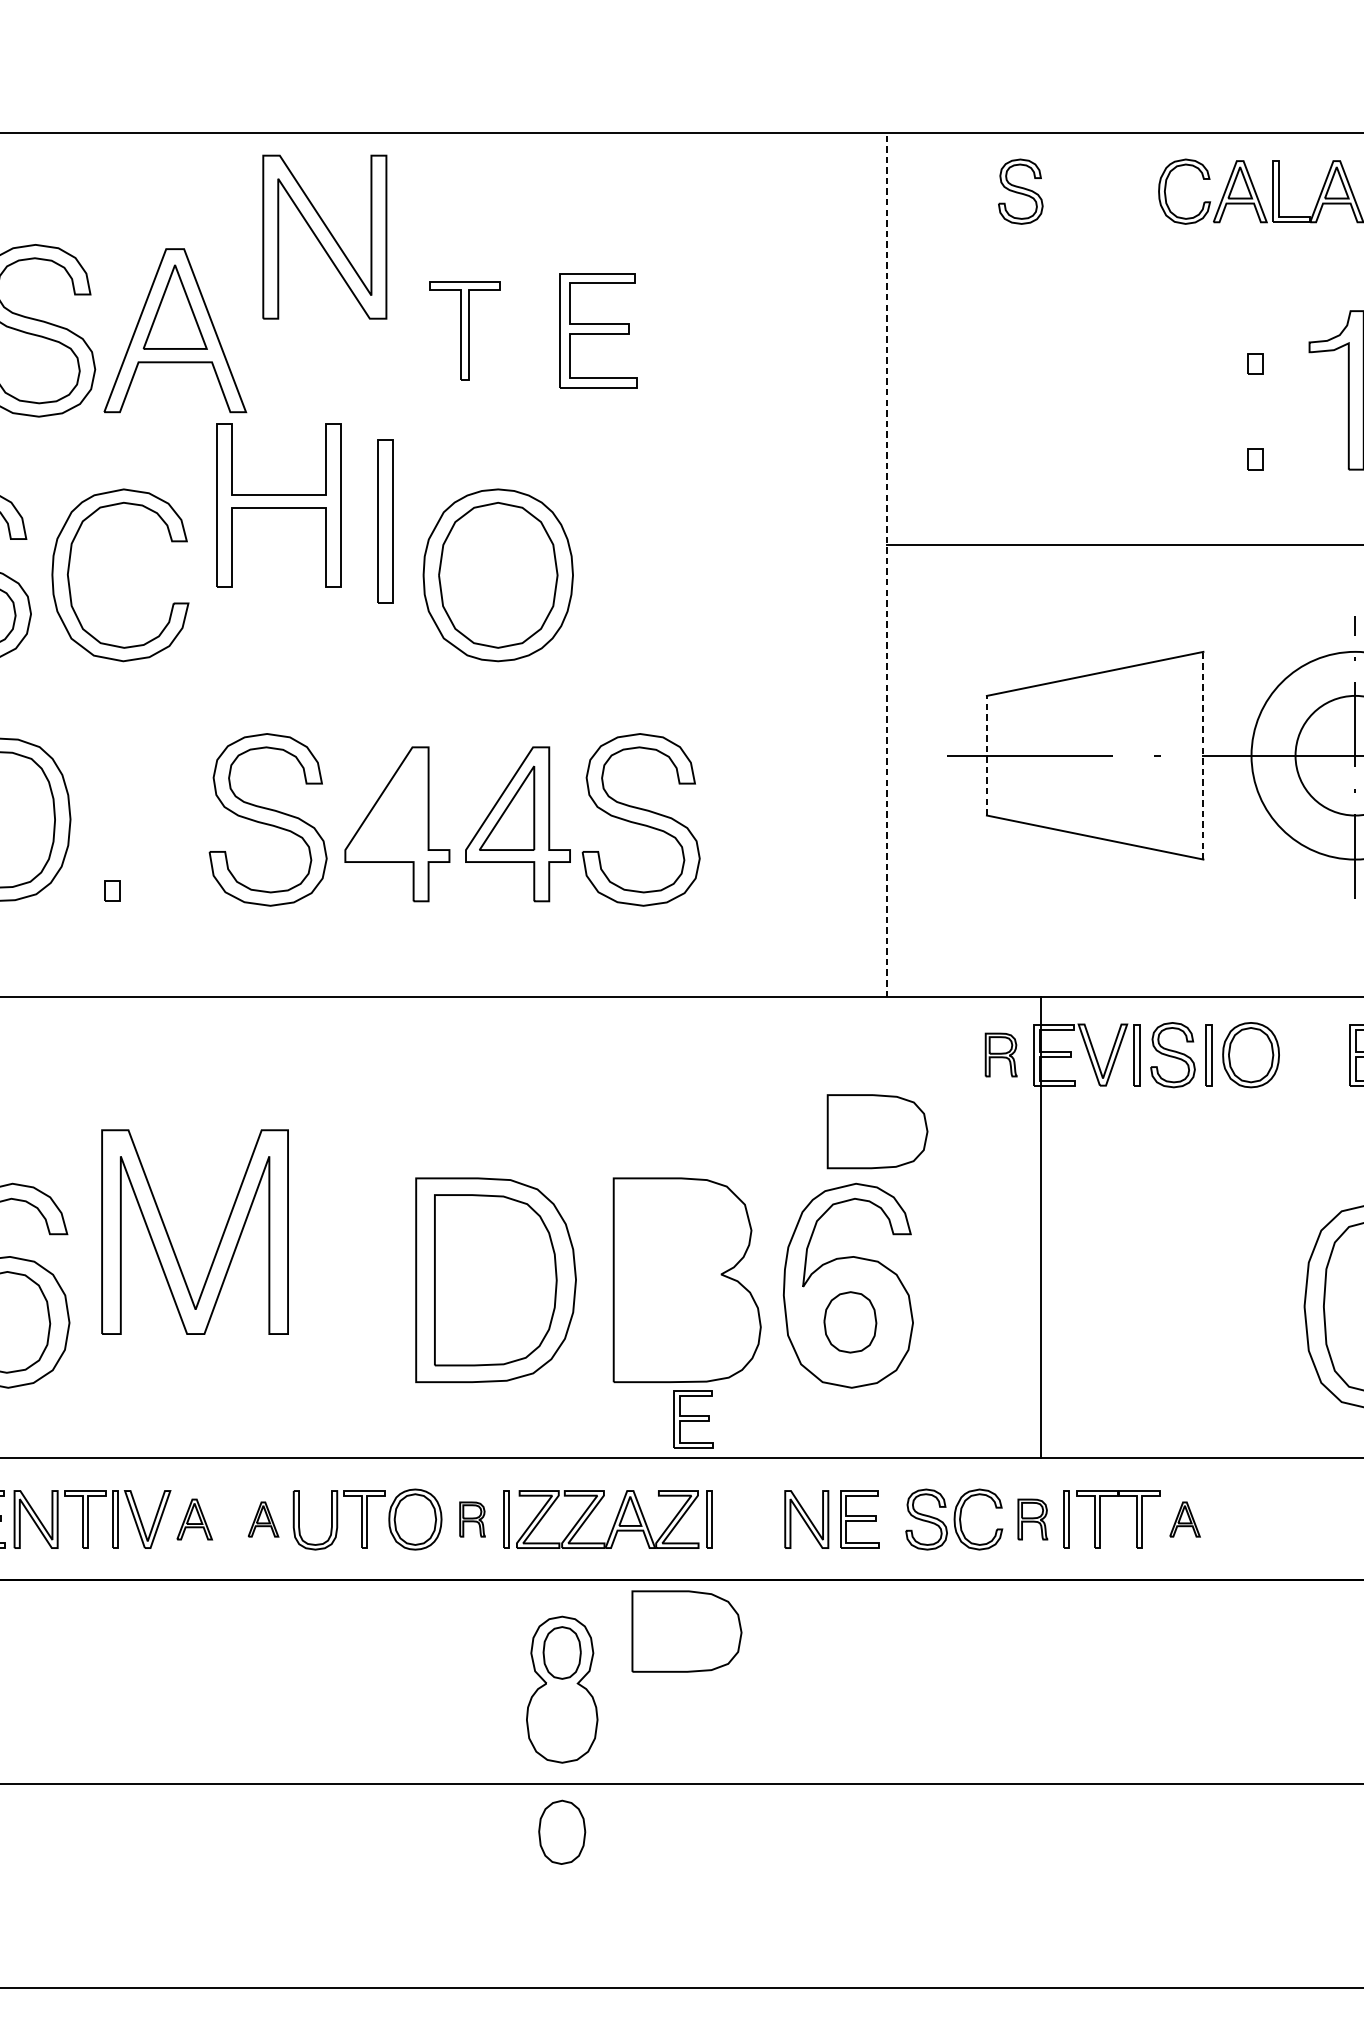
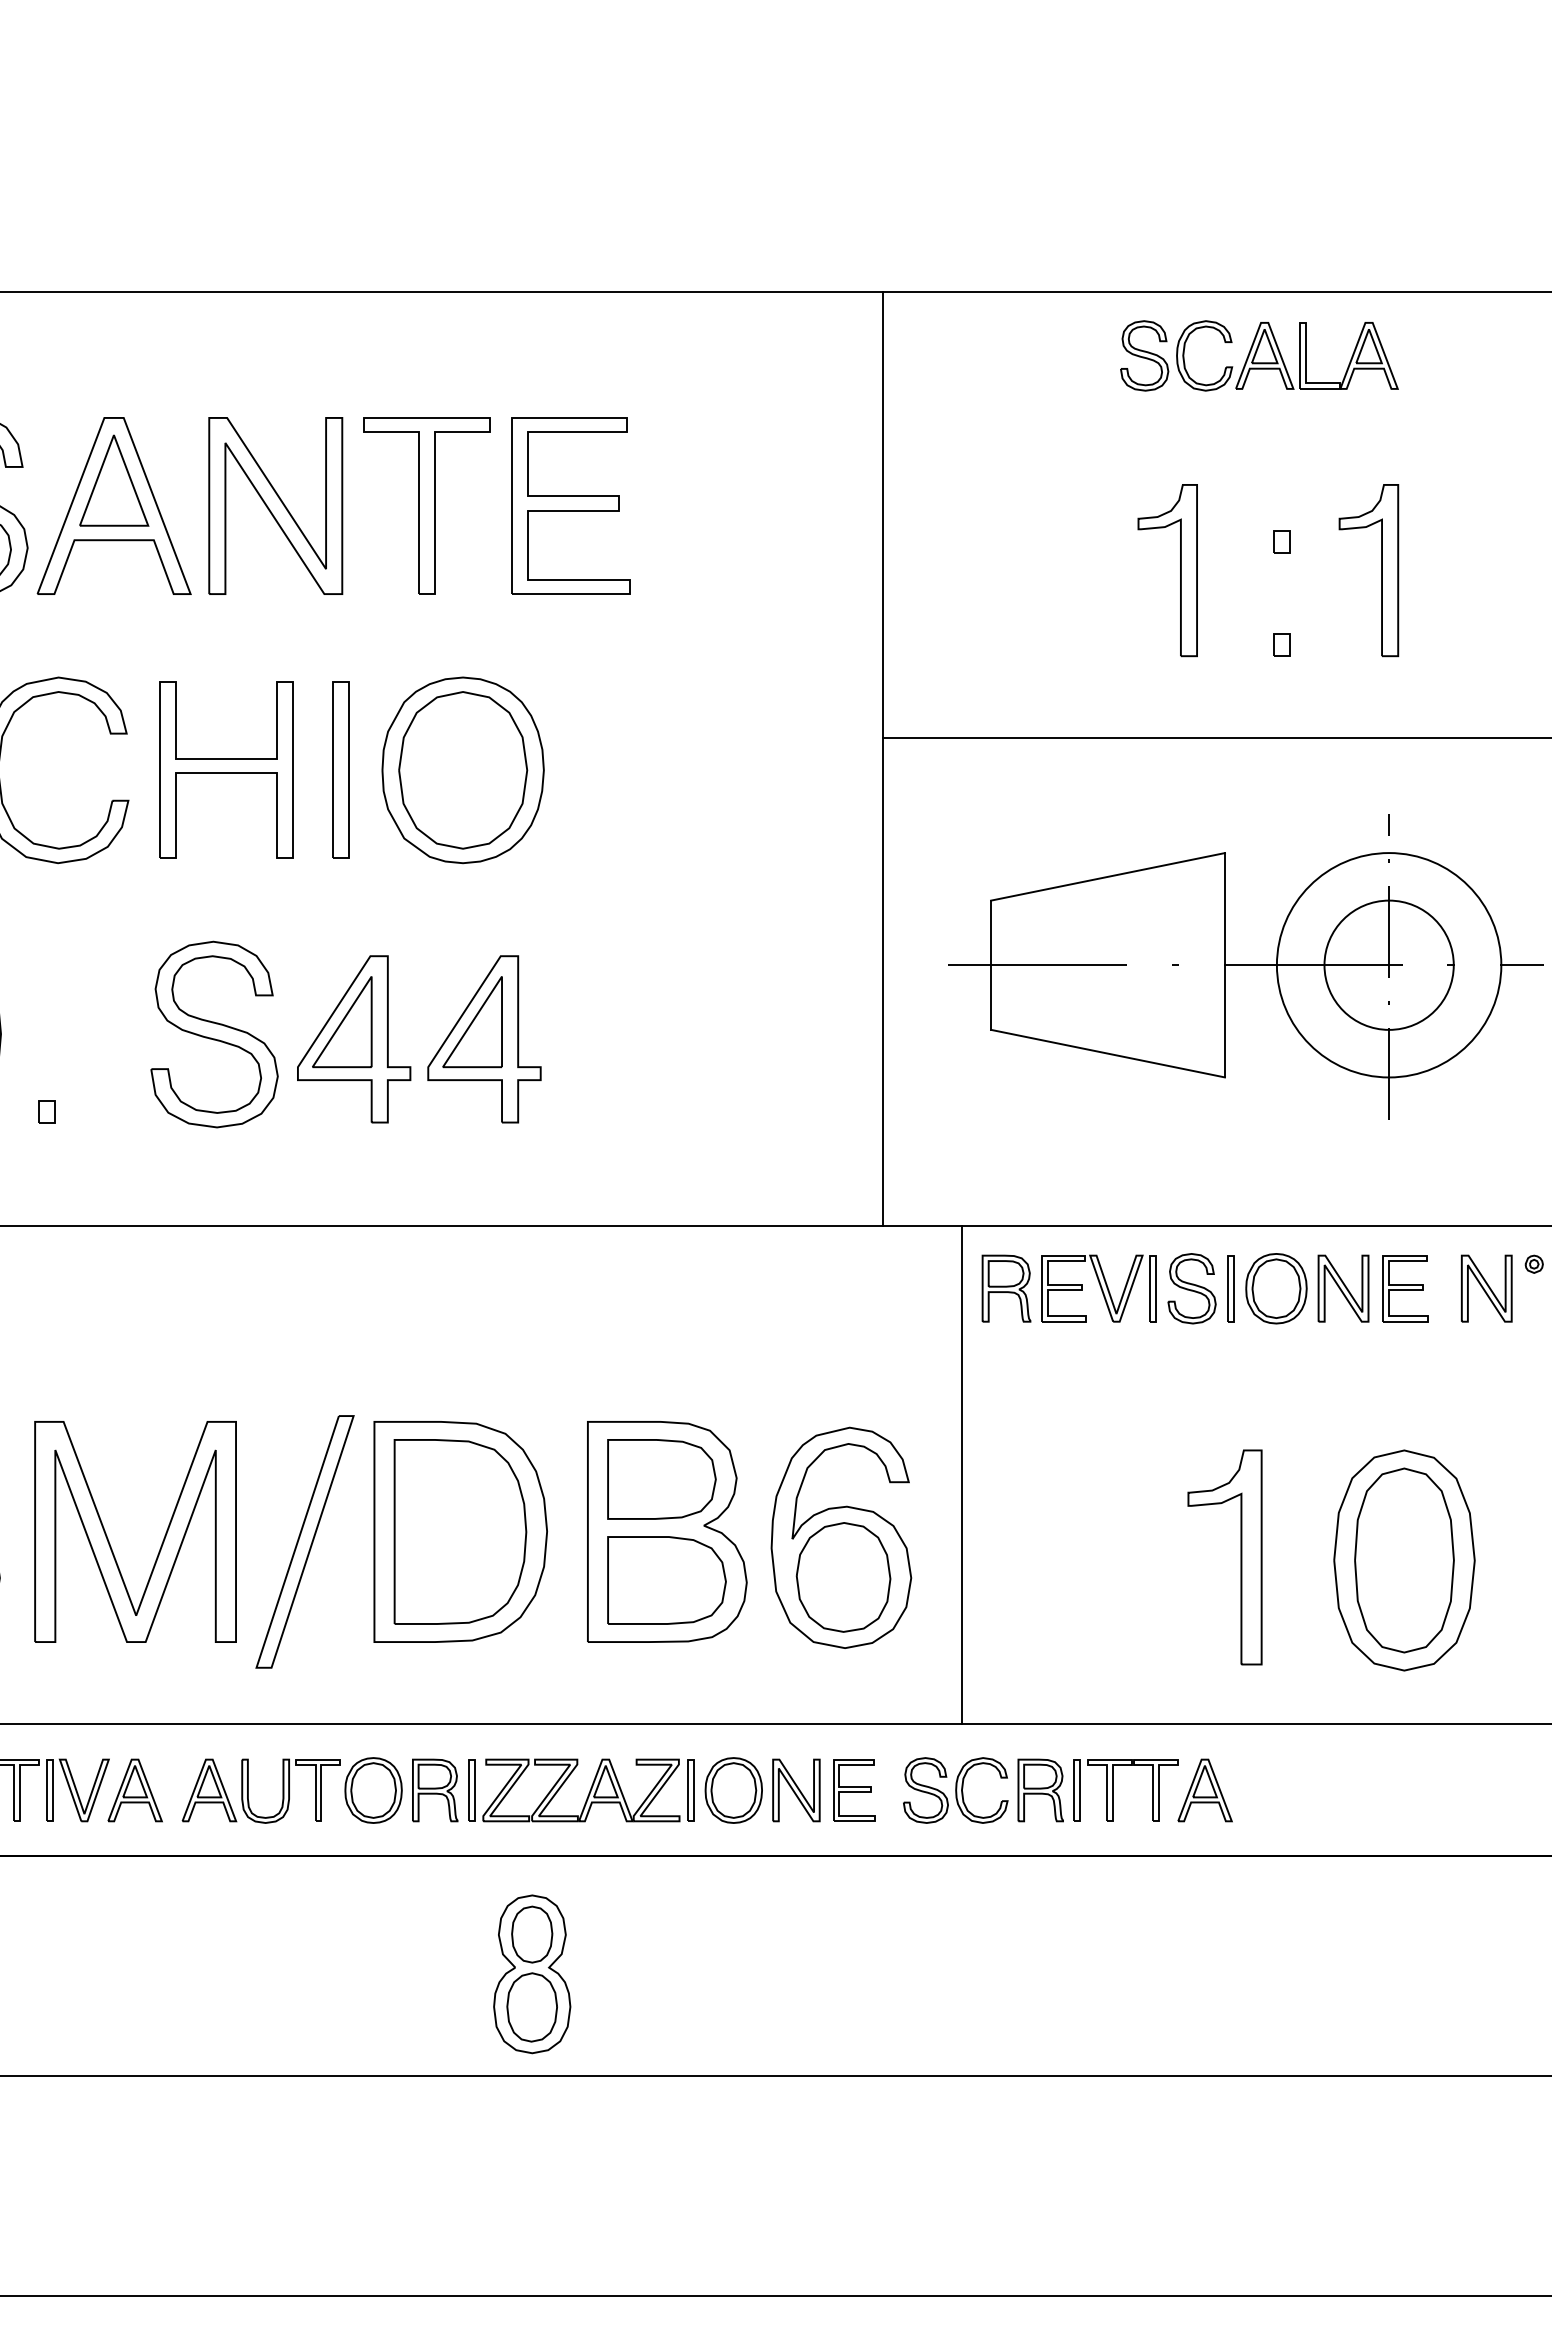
part: (1020, 191) -> (1144, 355), moved
part: (324, 236) -> (275, 505), moved
part: (464, 330) -> (426, 505), size x1.67
part: (597, 330) -> (570, 505), size x1.43
part: (1162, 390) -> (1180, 570), added
part: (279, 505) -> (226, 769), moved
part: (384, 520) -> (340, 769), moved
line: (886, 565) -> (882, 759), dashed -> solid
line: (987, 755) -> (991, 965), dashed -> solid
line: (1202, 755) -> (1224, 964), dashed -> solid
part: (386, 808) -> (342, 1022), added
part: (641, 819) -> (617, 1034), removed
part: (1001, 1054) -> (1006, 1288), size x1.43
part: (1313, 1054) -> (1343, 1288), added
part: (877, 1131) -> (661, 1479), moved
line: (1041, 1227) -> (962, 1474), moved
part: (171, 1242) -> (110, 1543), moved
part: (351, 1289) -> (304, 1541), added
part: (1217, 1303) -> (1240, 1557), added
part: (850, 1322) -> (843, 1577), size x1.67
part: (693, 1419) -> (674, 1682), removed
part: (194, 1519) -> (134, 1790), size x1.43
part: (263, 1519) -> (209, 1790), size x1.67
part: (472, 1519) -> (435, 1790), size x1.67
part: (748, 1519) -> (733, 1790), added
part: (1032, 1519) -> (1040, 1790), size x1.43
part: (1184, 1519) -> (1204, 1790), size x1.67
part: (686, 1631) -> (666, 1580), moved
part: (561, 1832) -> (531, 2007), moved

